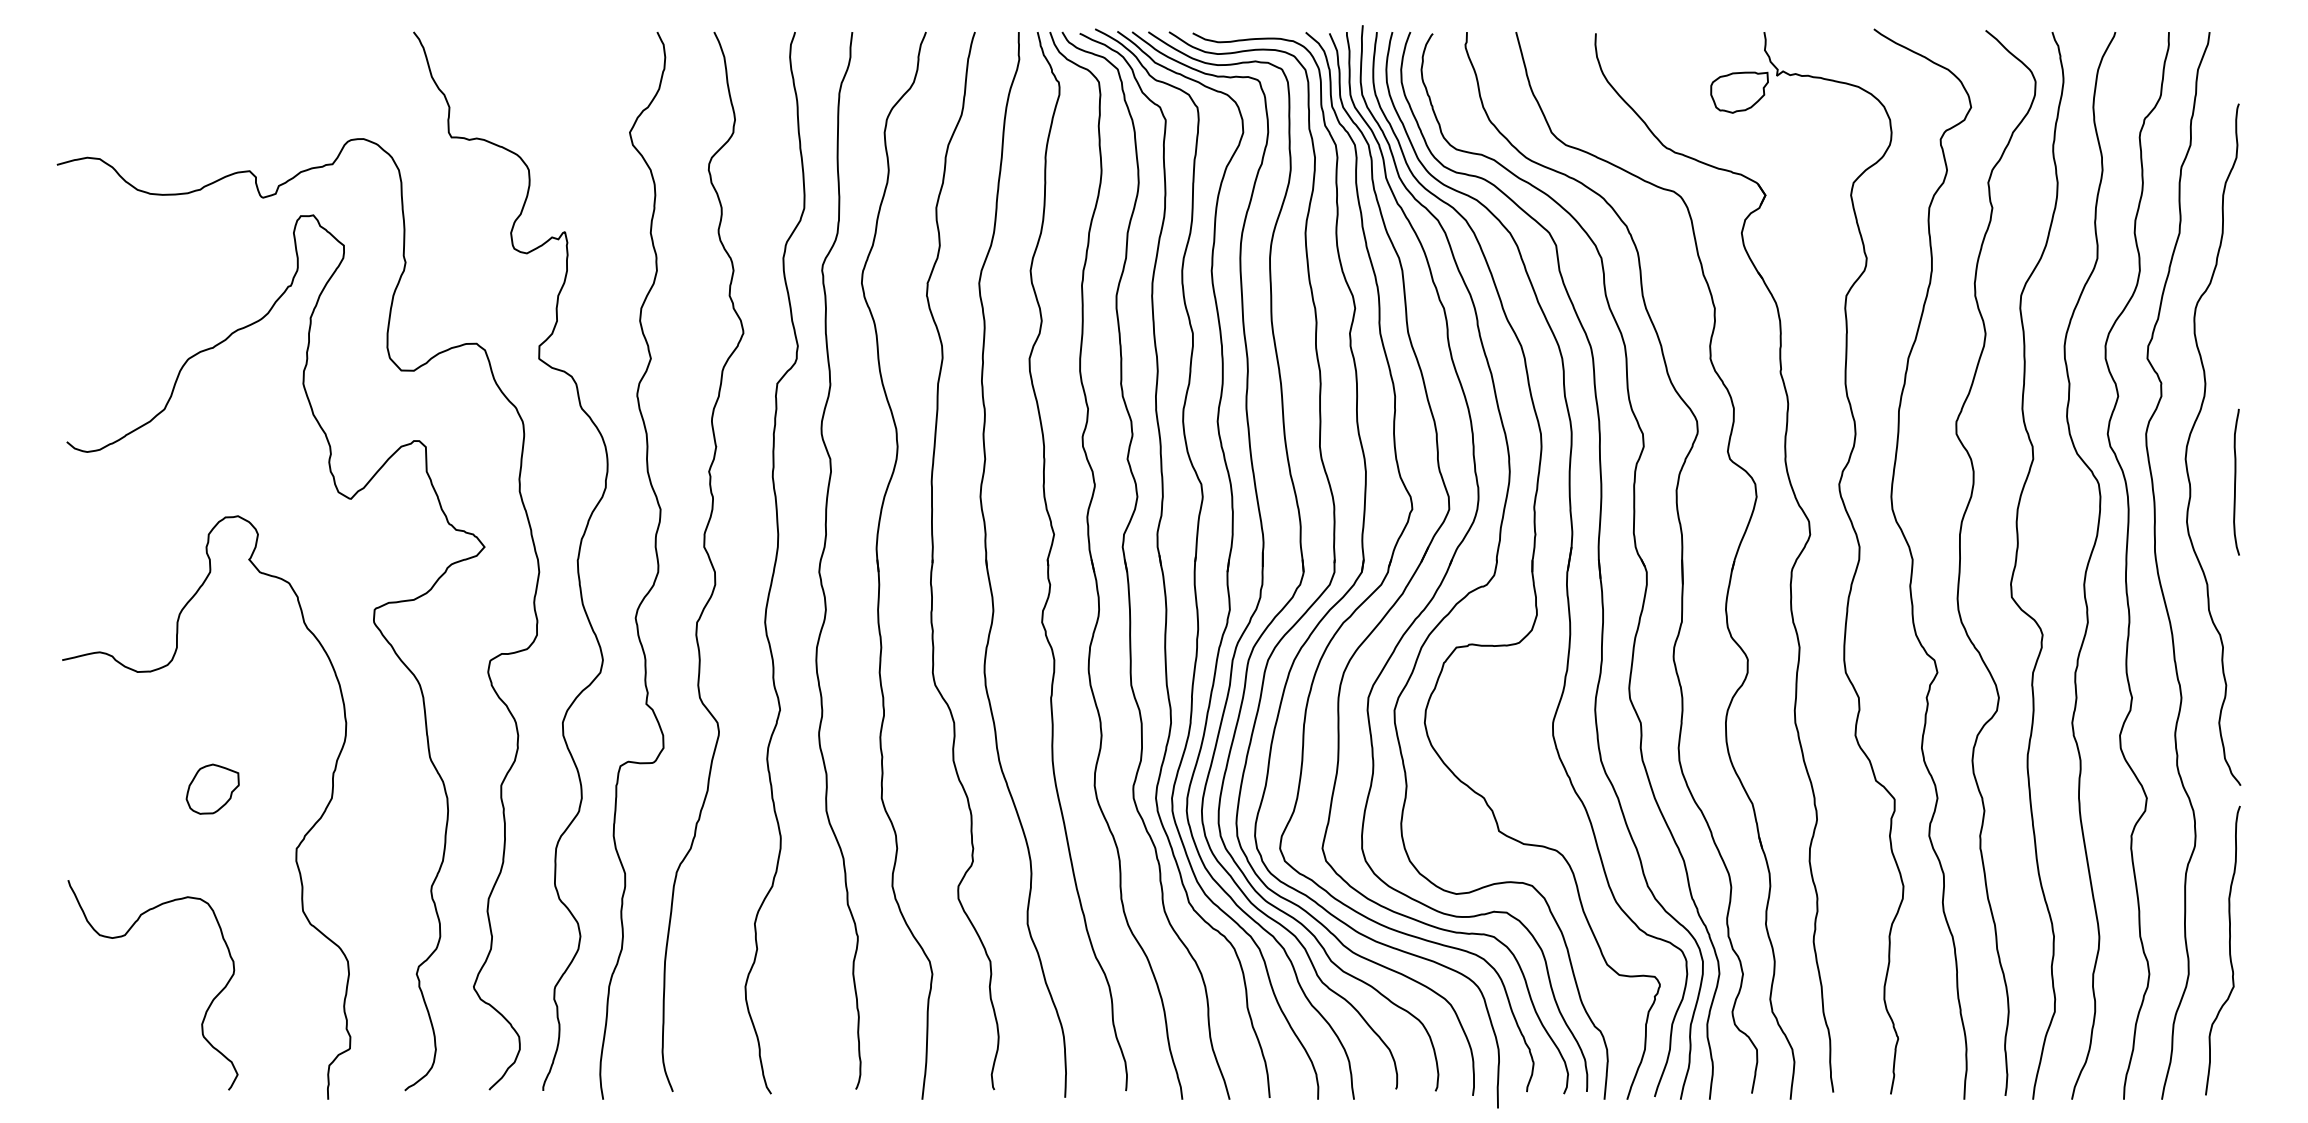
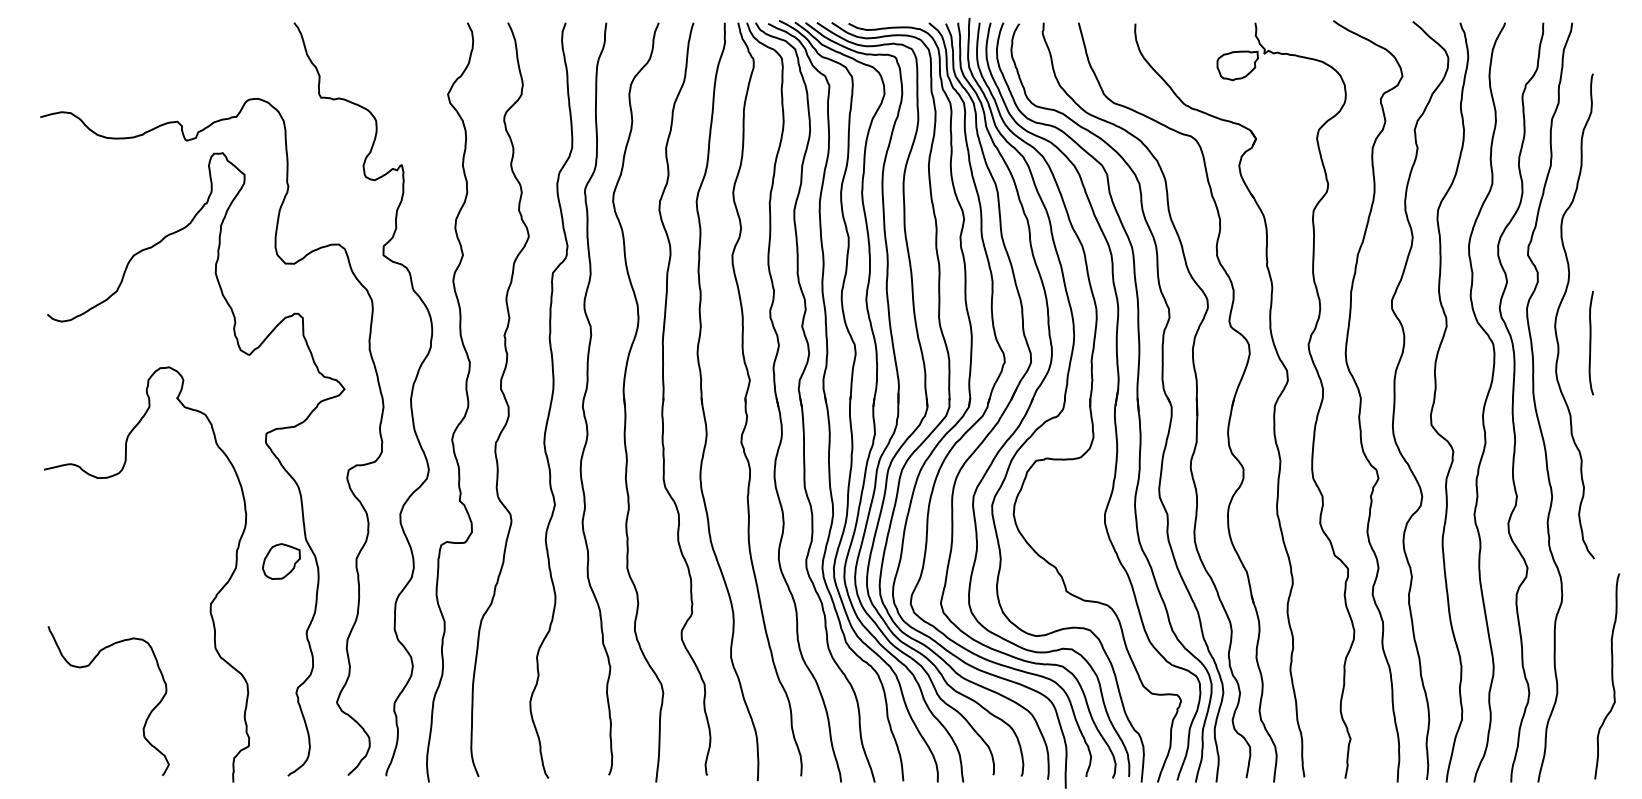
part: (212, 788) -> (281, 561), moved
curve: (2229, 950) -> (1611, 676), moved

